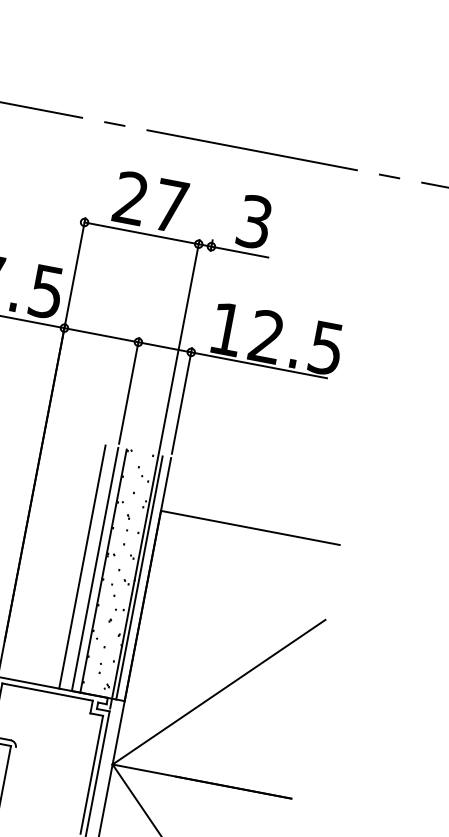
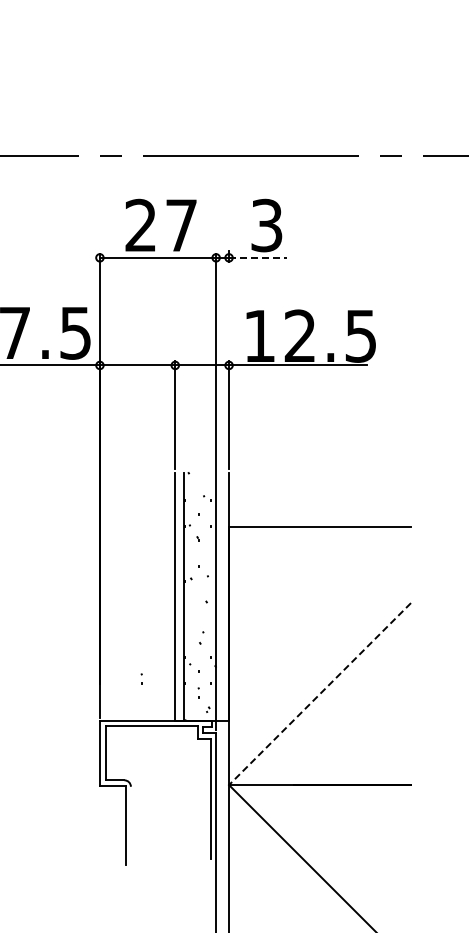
line: (240, 251) -> (258, 257), solid -> dashed
line: (82, 566) -> (162, 596), removed
line: (139, 577) -> (220, 596), removed
part: (46, 643) -> (141, 678), added
line: (219, 692) -> (320, 694), solid -> dashed

